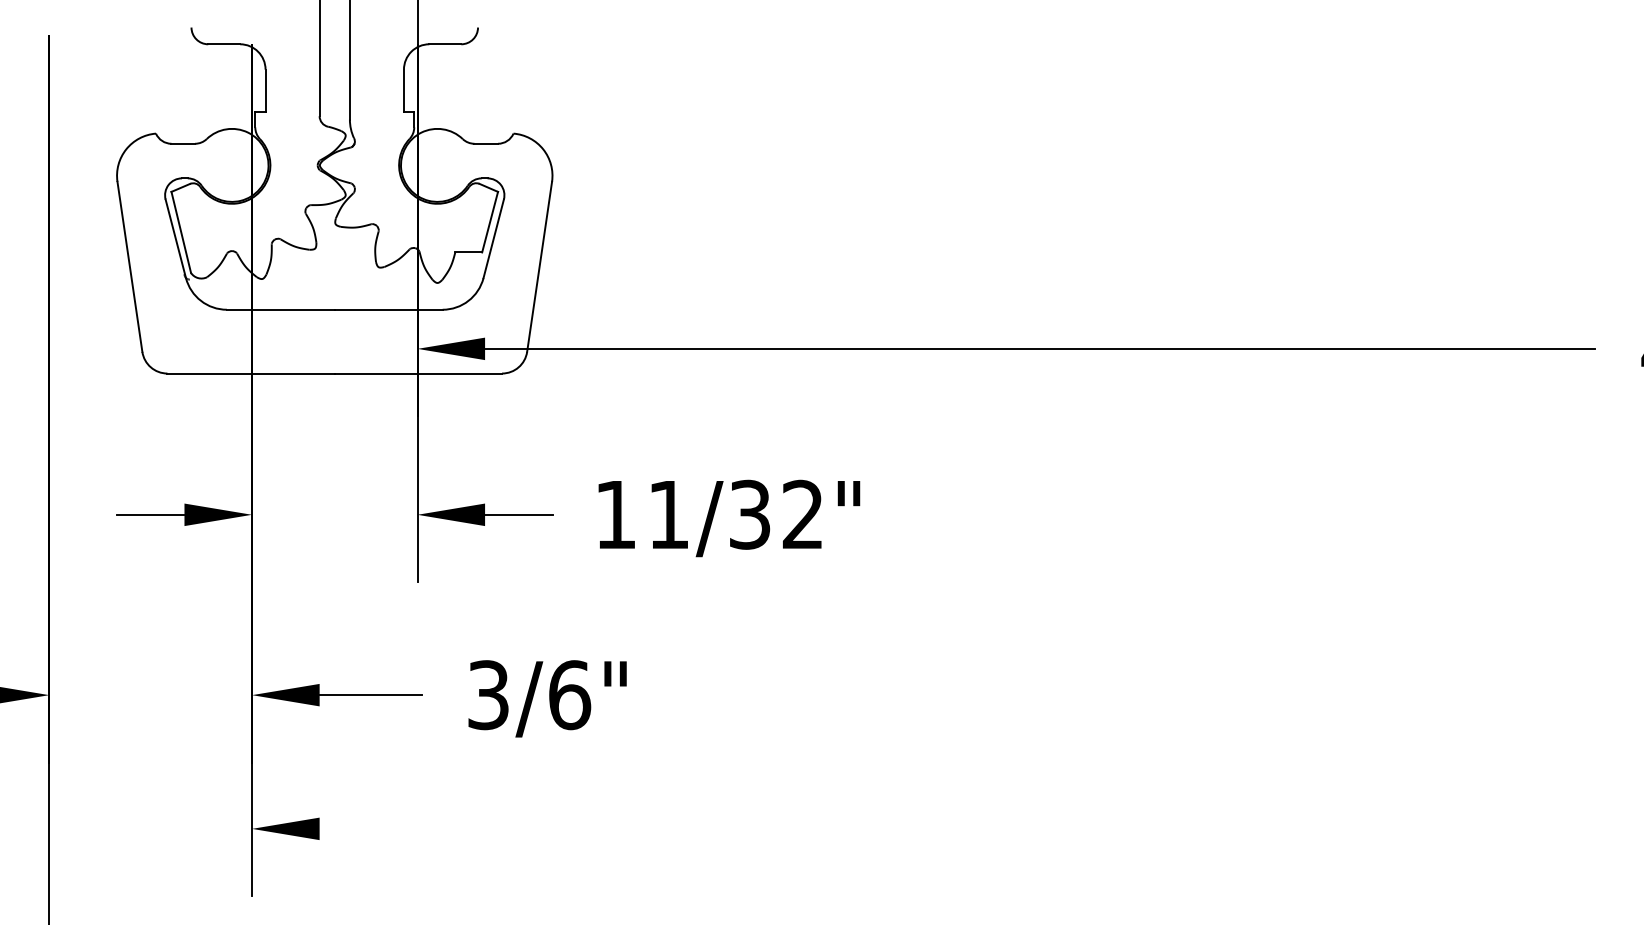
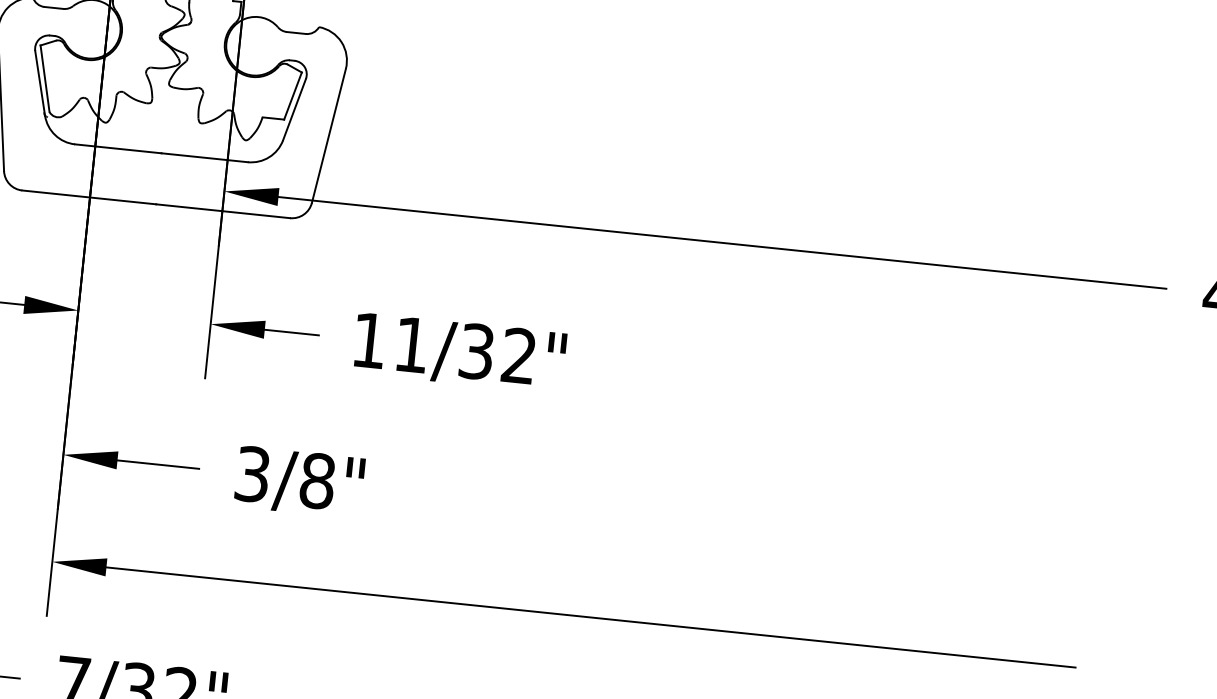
text: (570, 695) -> (318, 481), 3/6" -> 3/8"
line: (924, 828) -> (590, 617), added

